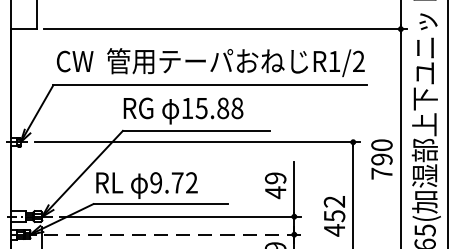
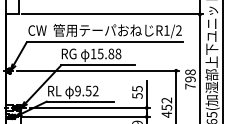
text: (381, 145) -> (190, 72), 790 -> 798
text: (177, 183) -> (88, 91), 9.72 -> 9.52
text: (275, 185) -> (137, 92), 49 -> 55
line: (173, 233) -> (86, 116), dashed -> solid

